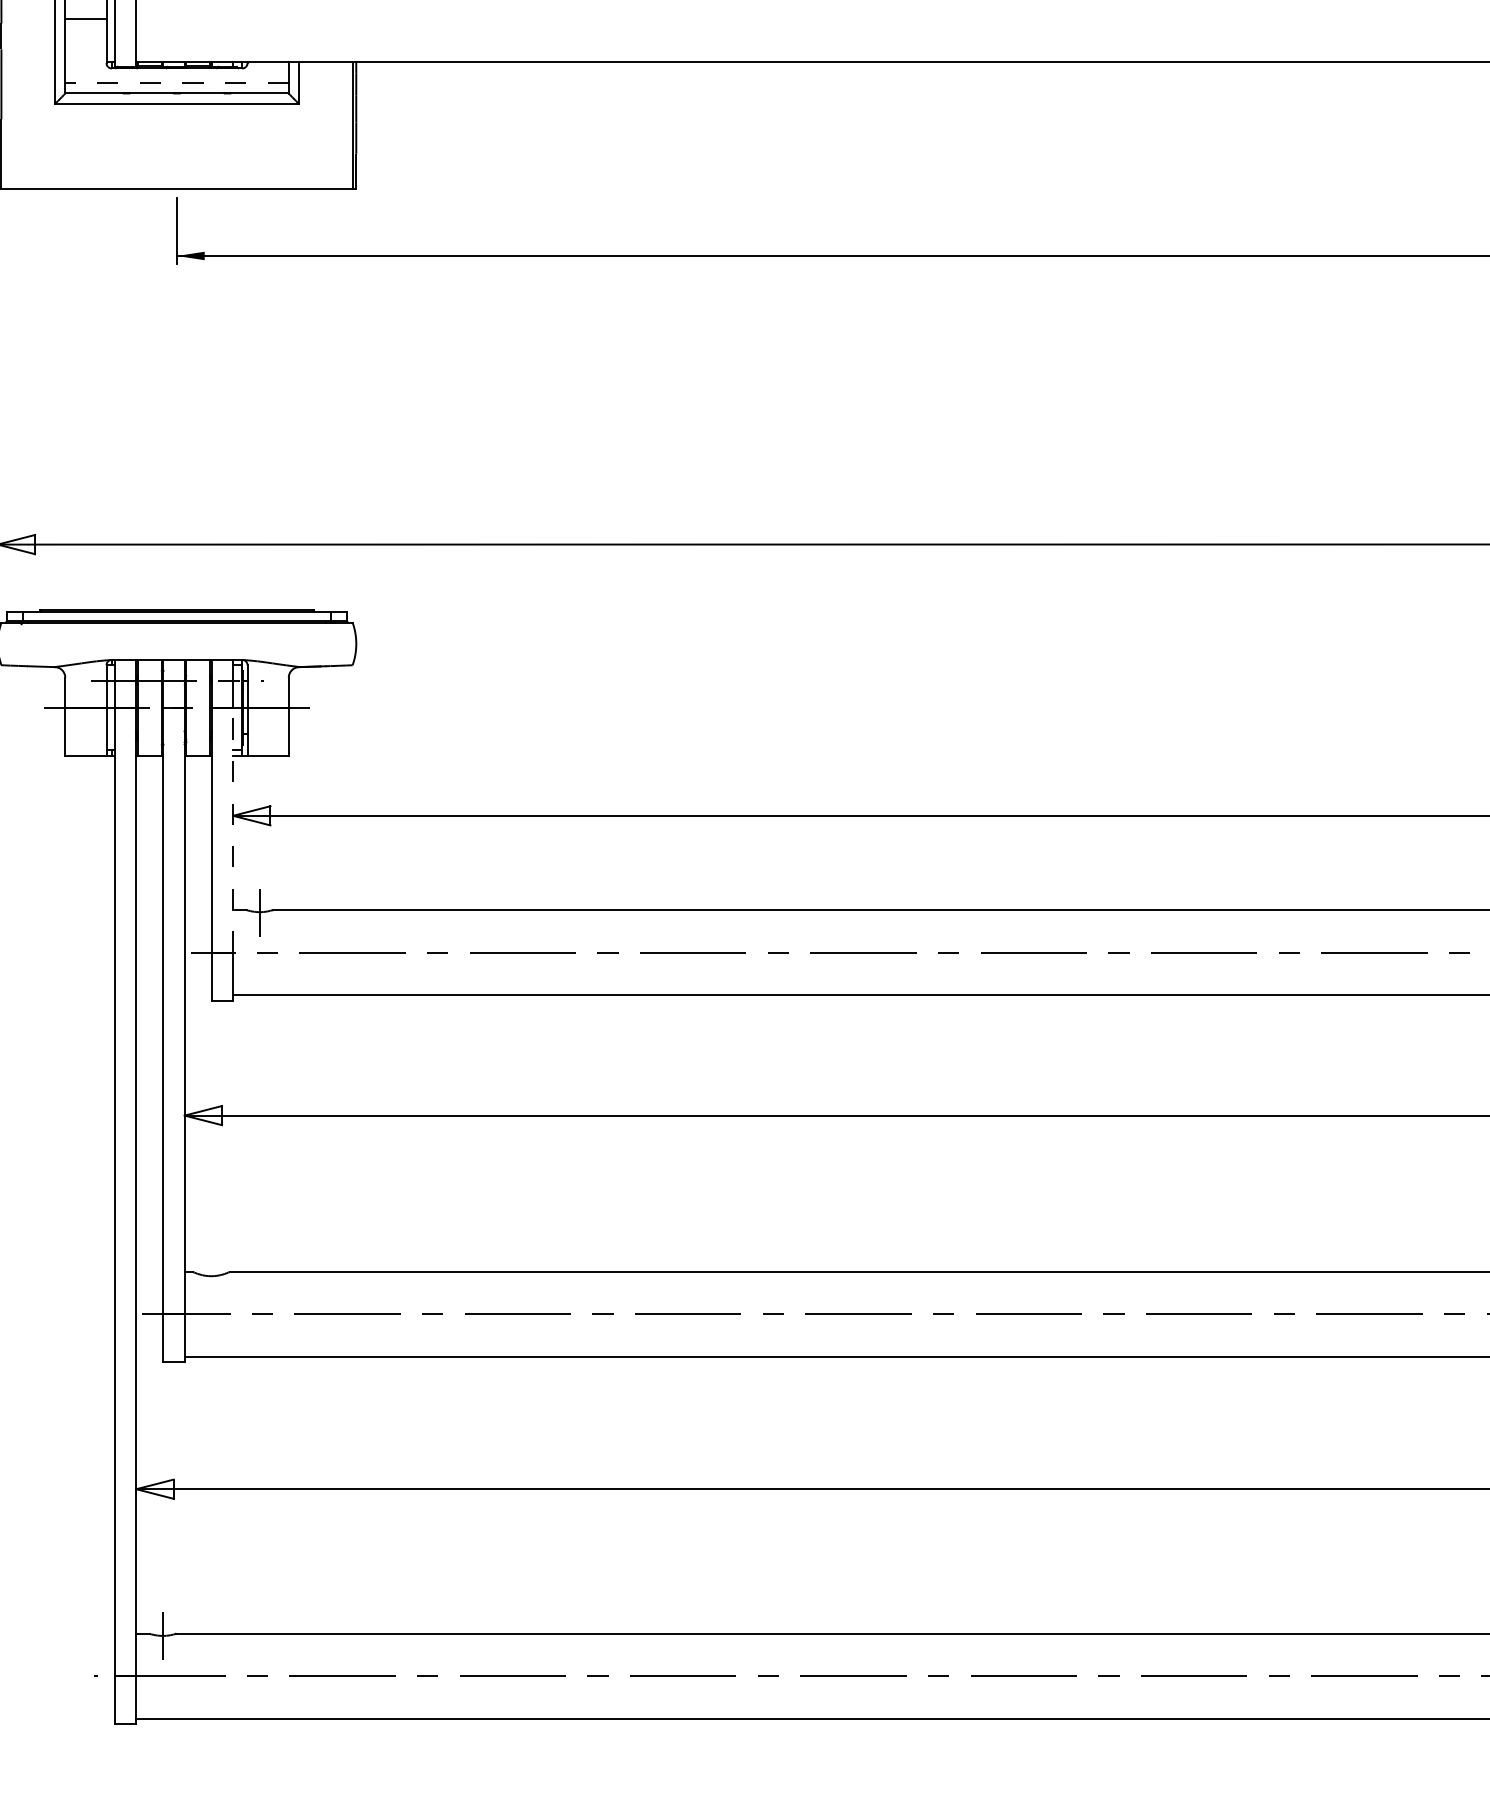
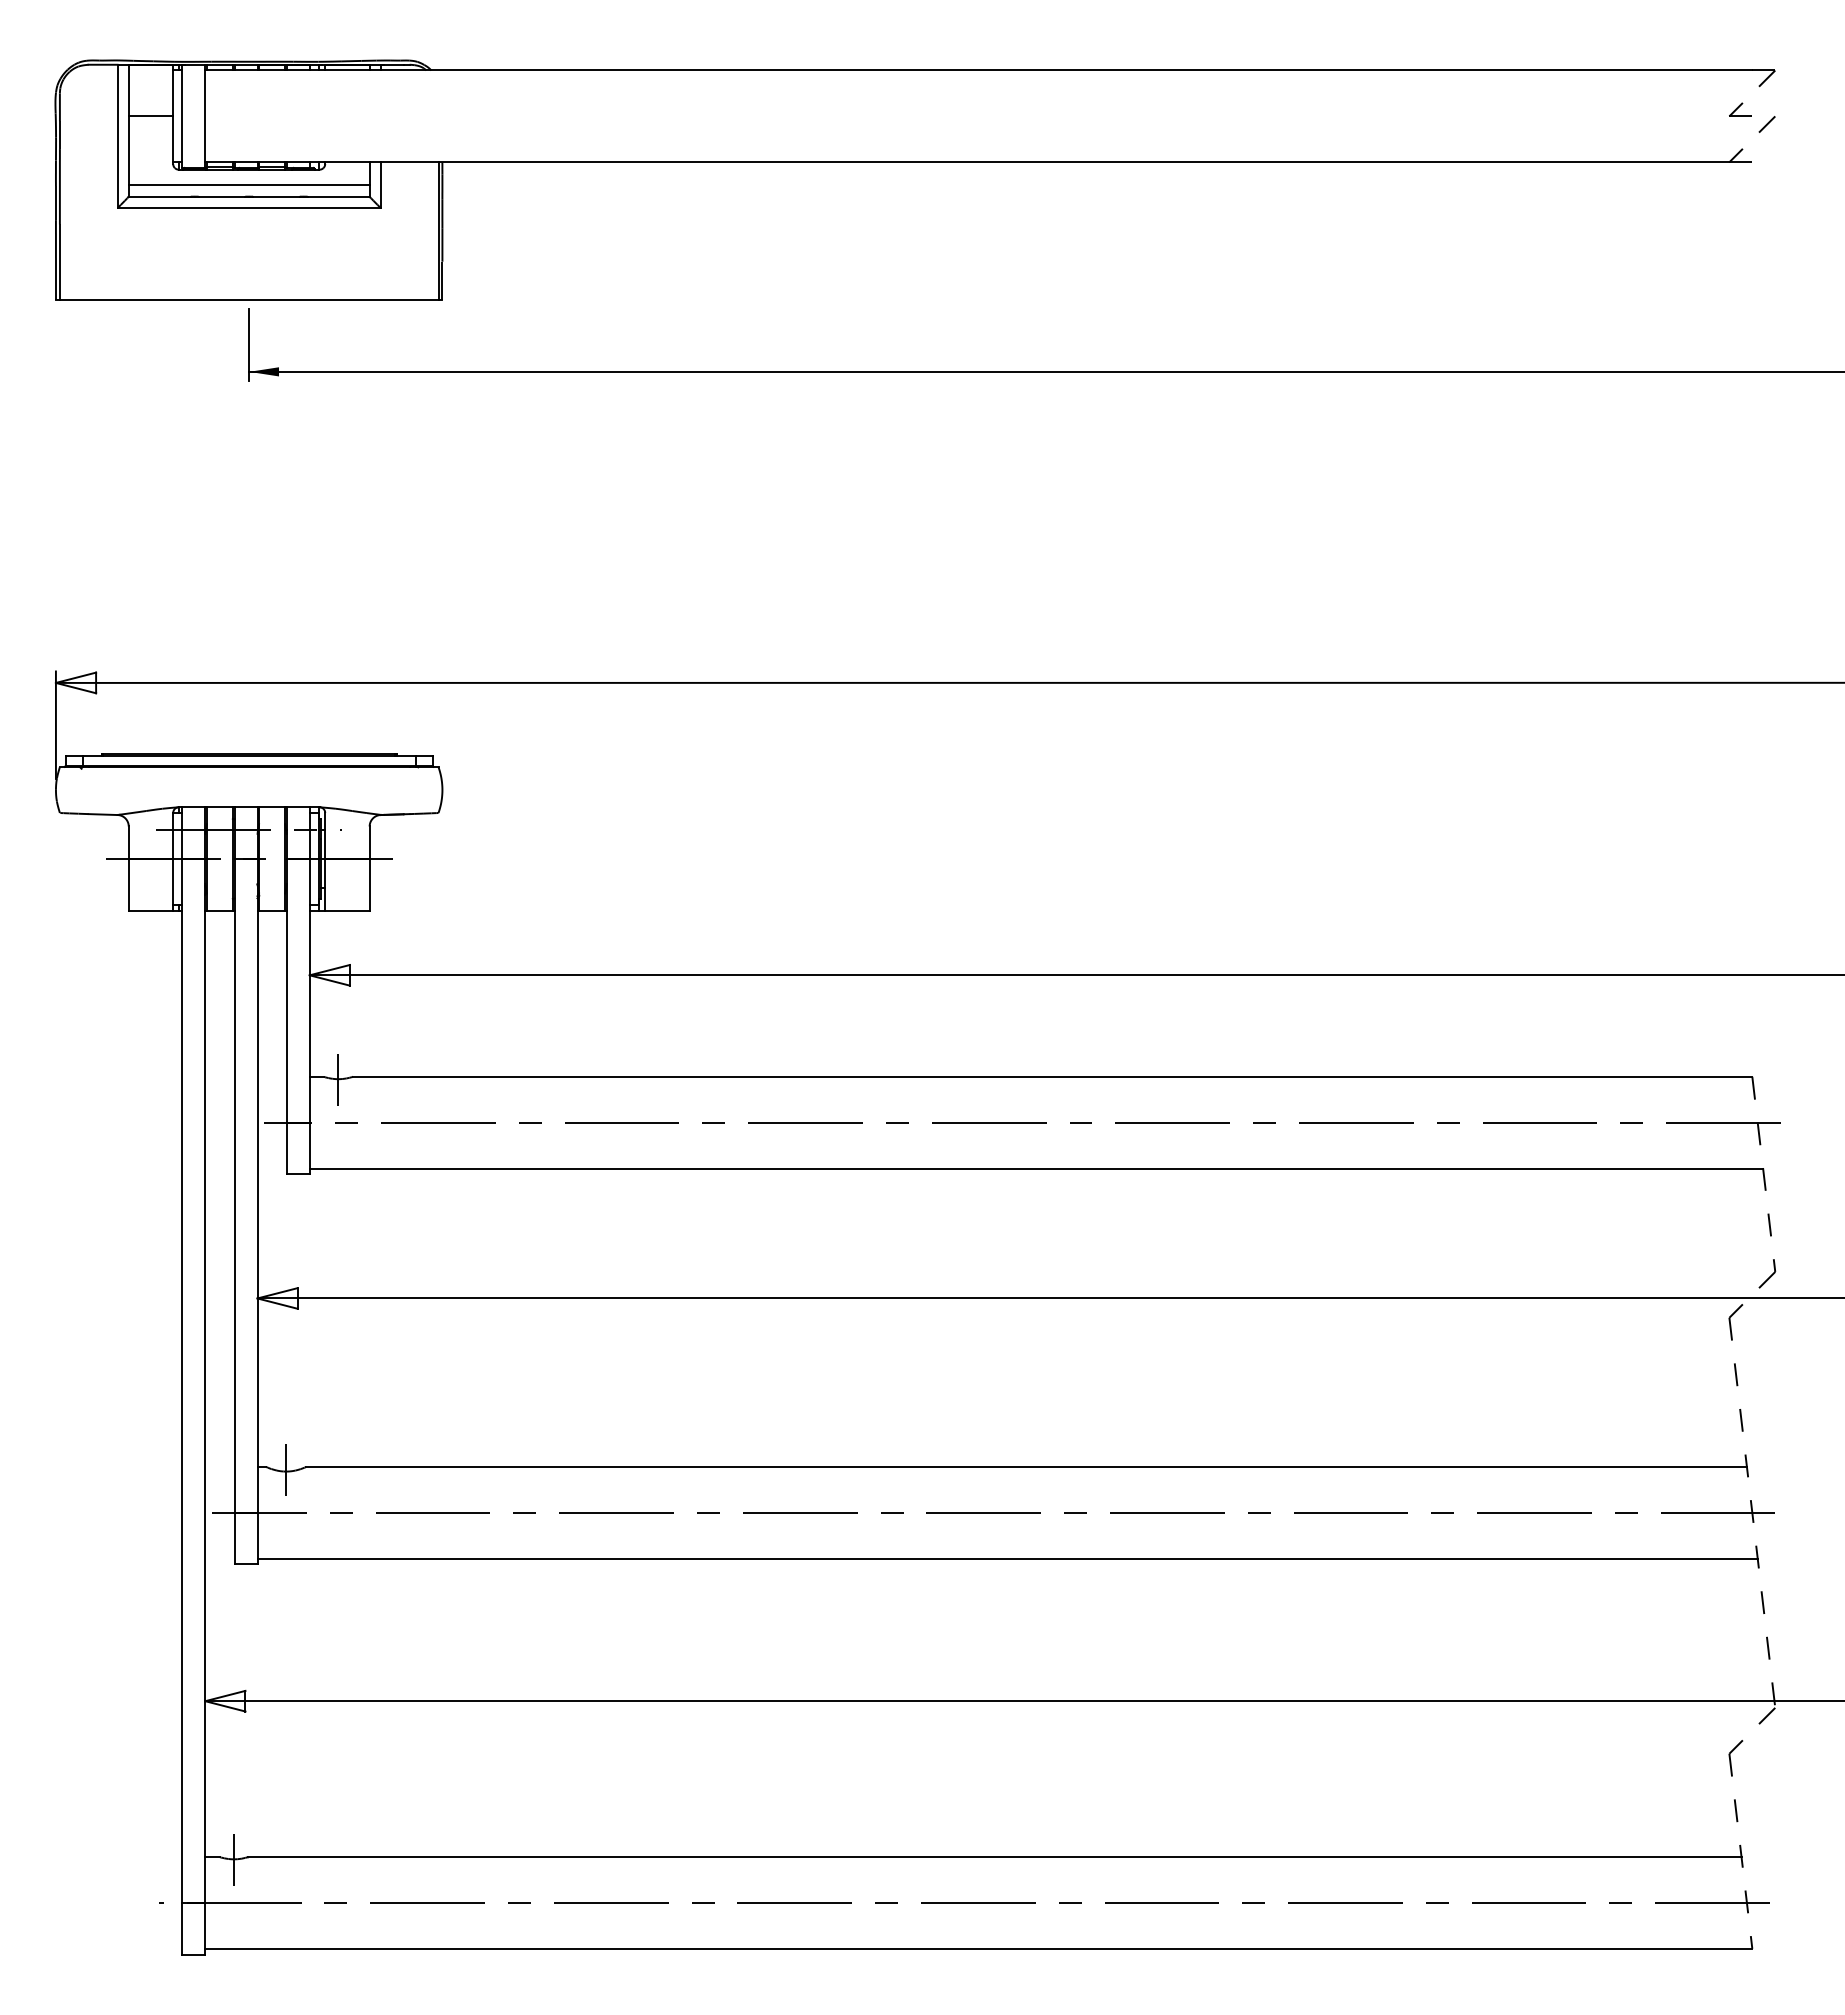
line: (176, 83) -> (248, 185), dashed -> solid
line: (232, 829) -> (309, 990), dashed -> solid
line: (211, 1274) -> (286, 1469), added

